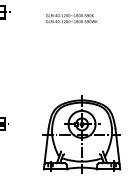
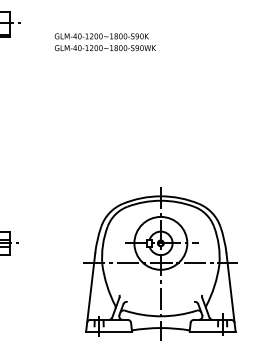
text: (71, 18) -> (104, 41), moved

